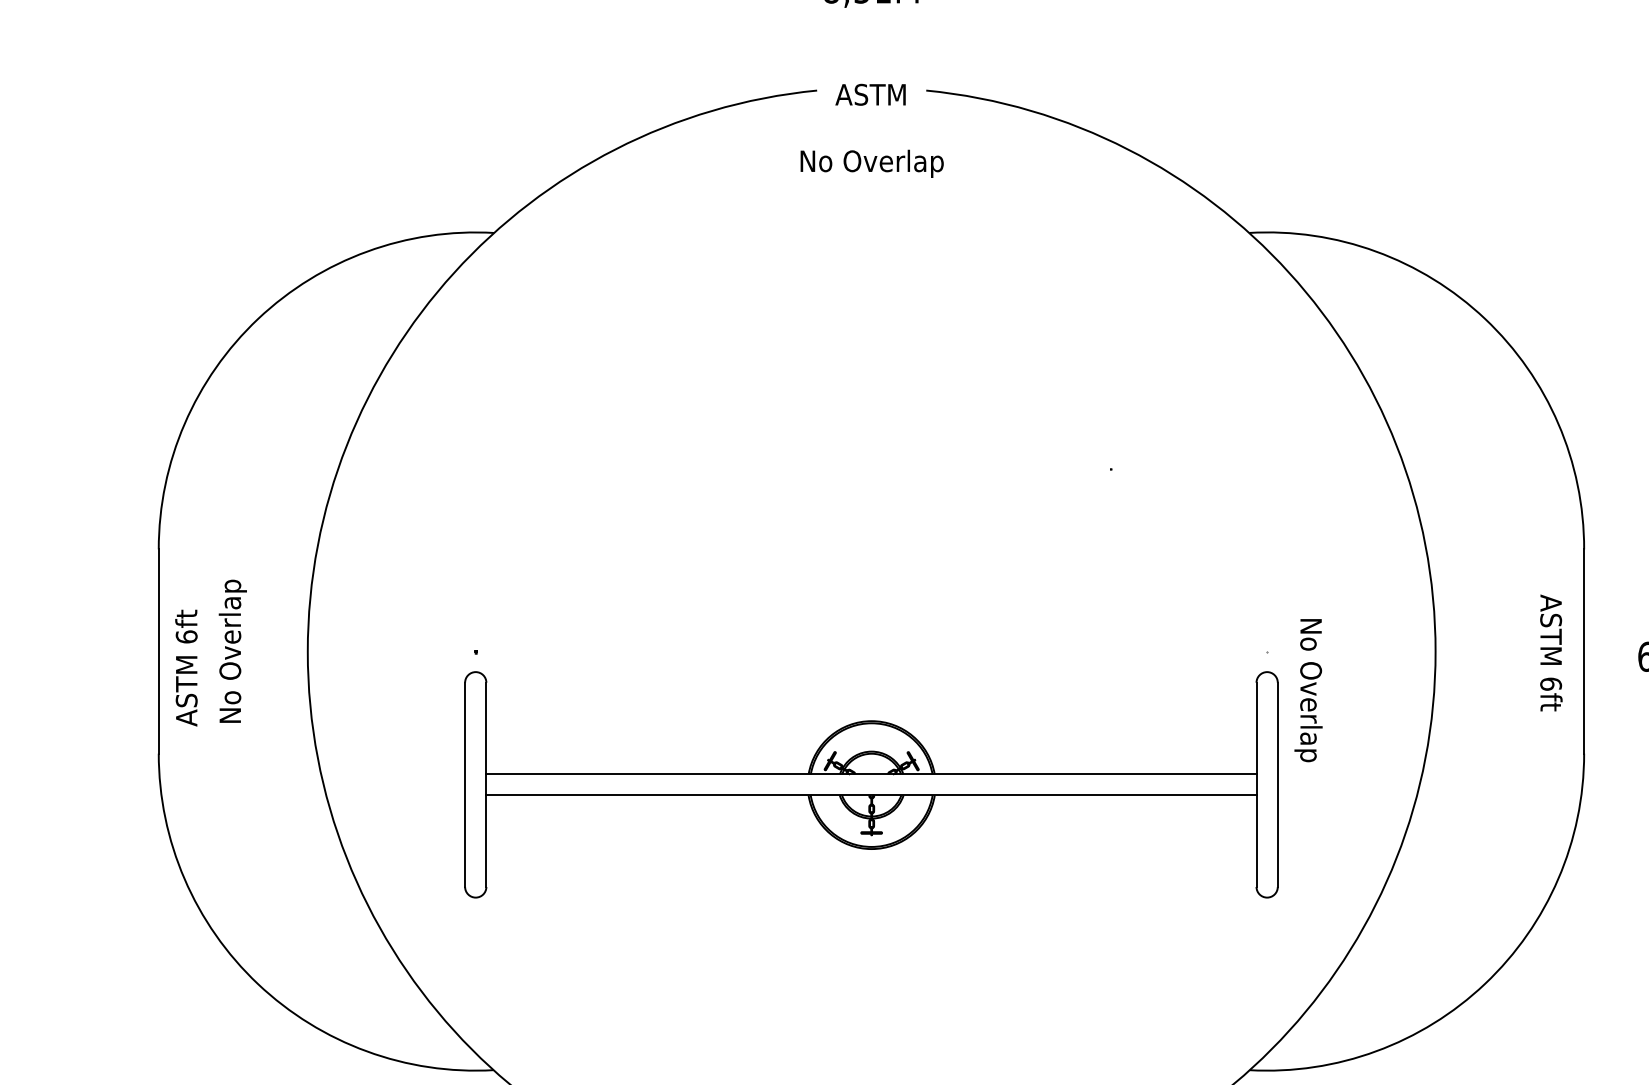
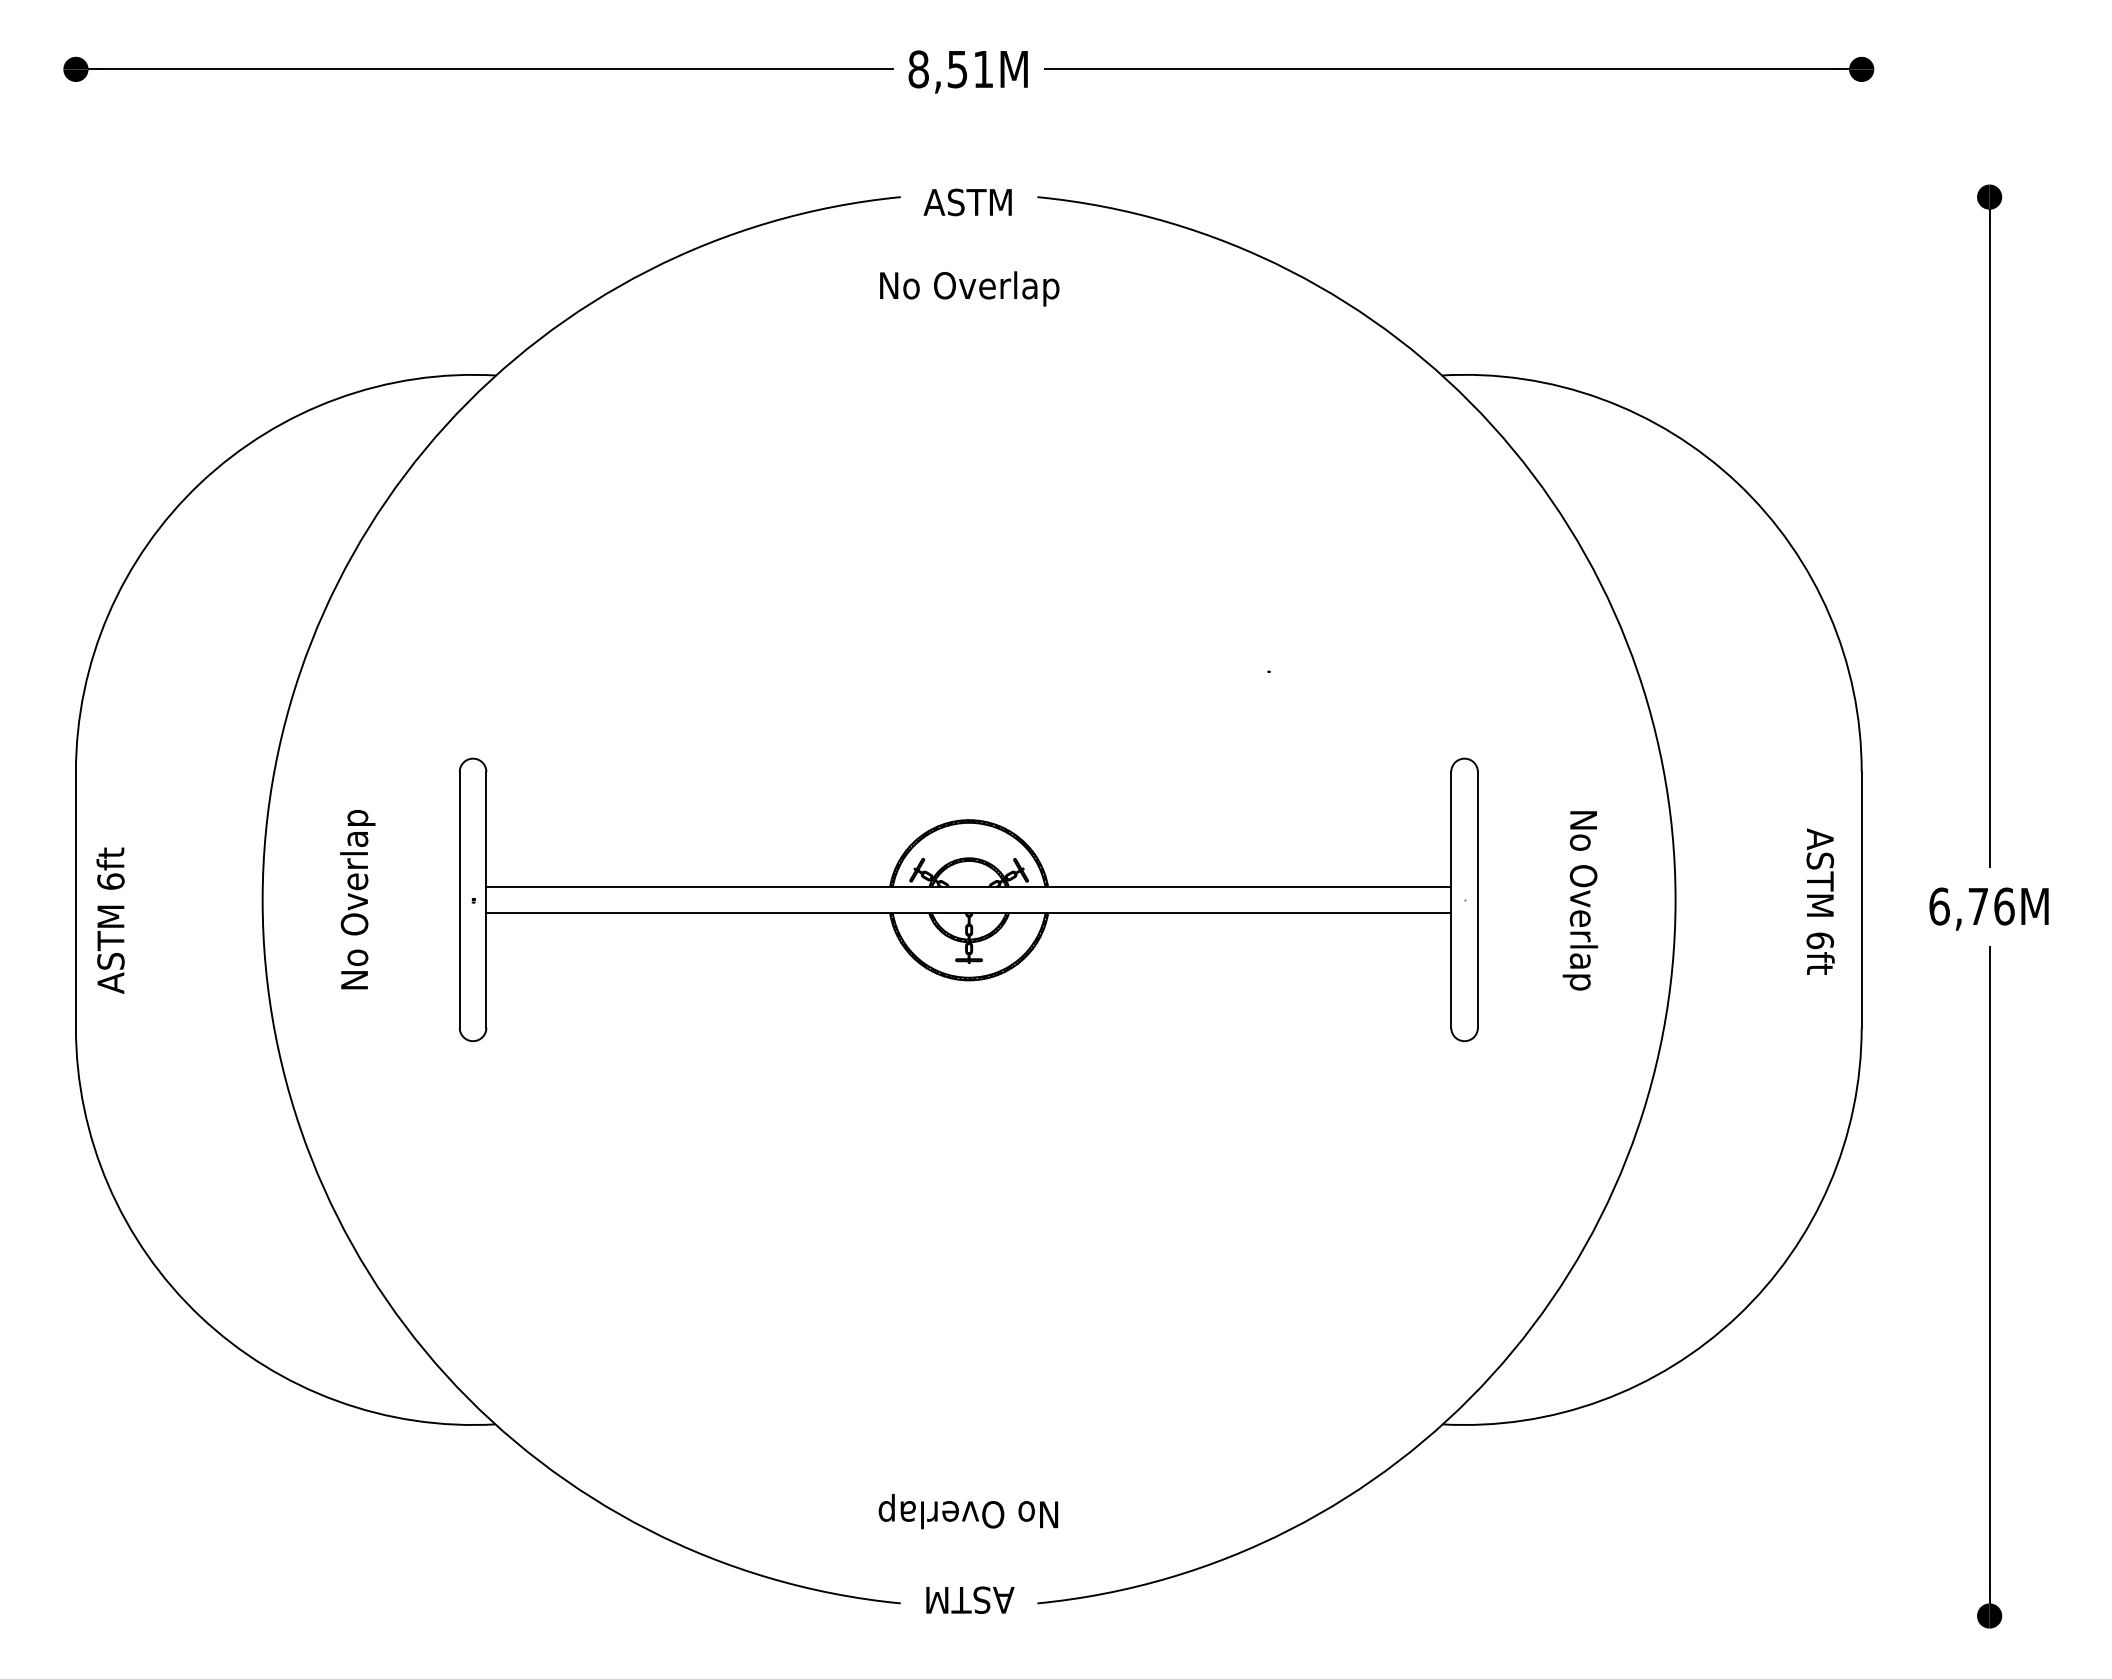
text: (232, 651) -> (357, 899), moved
text: (1308, 690) -> (1580, 900), moved
part: (871, 784) -> (968, 899), moved

